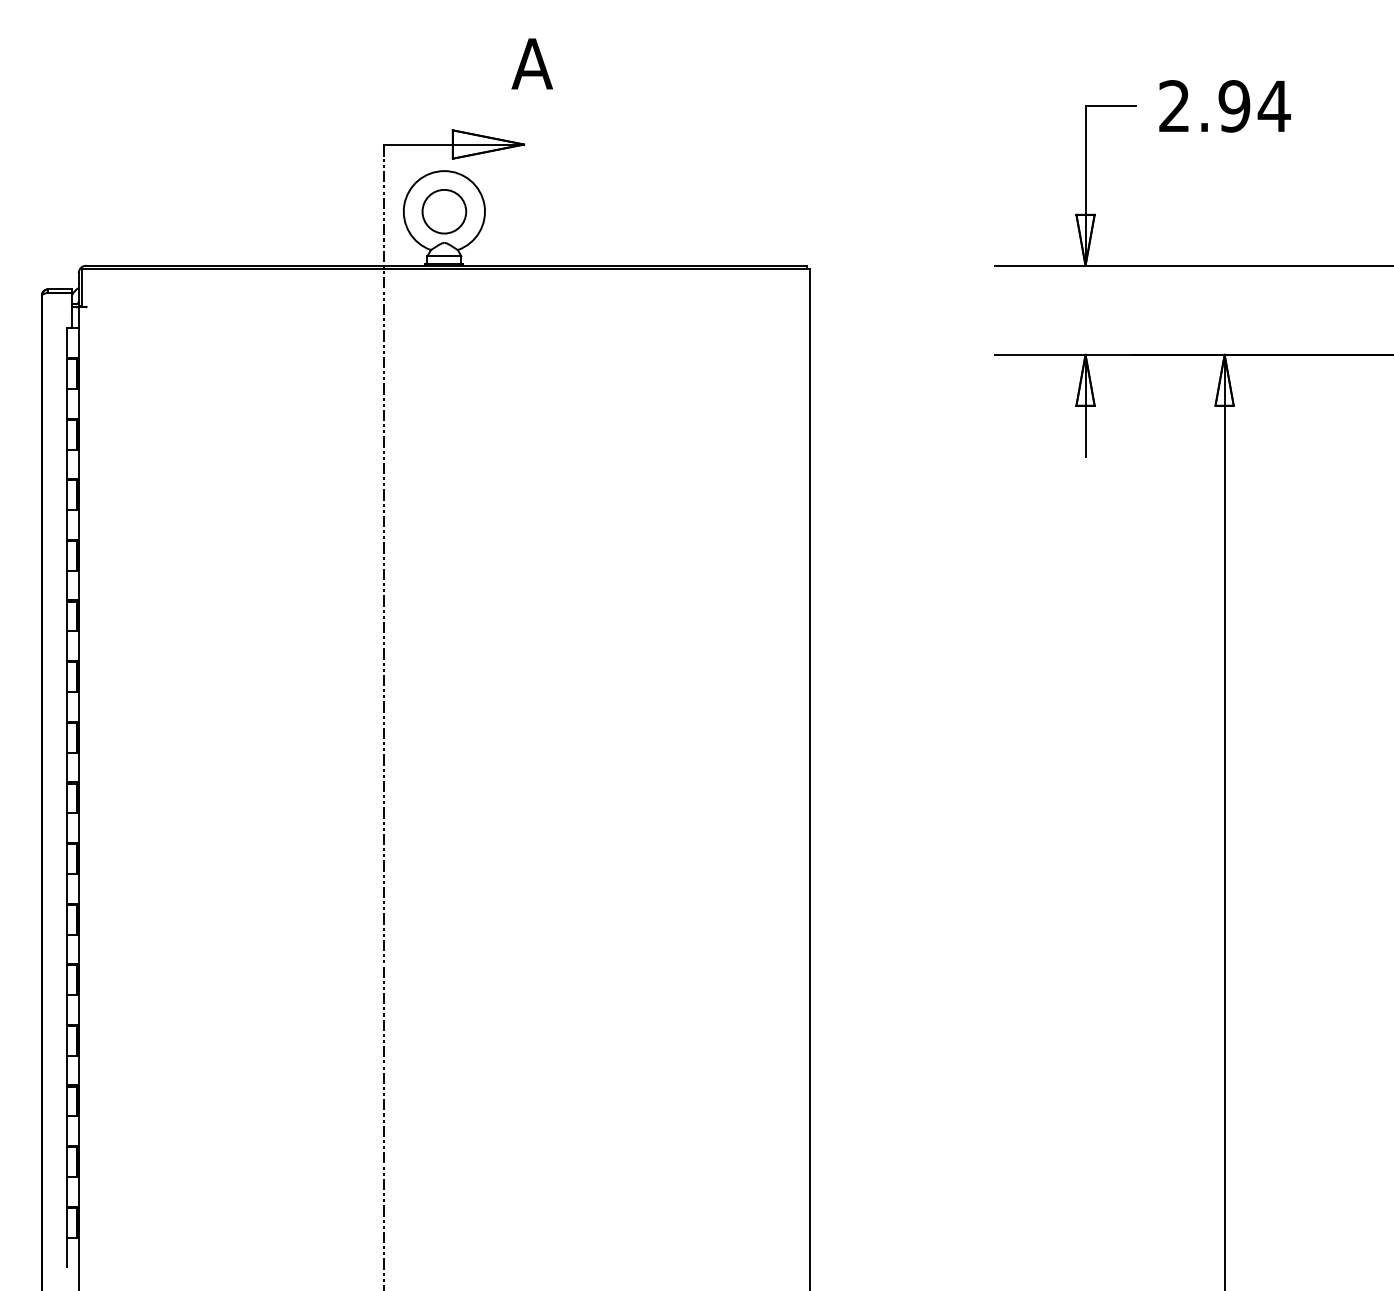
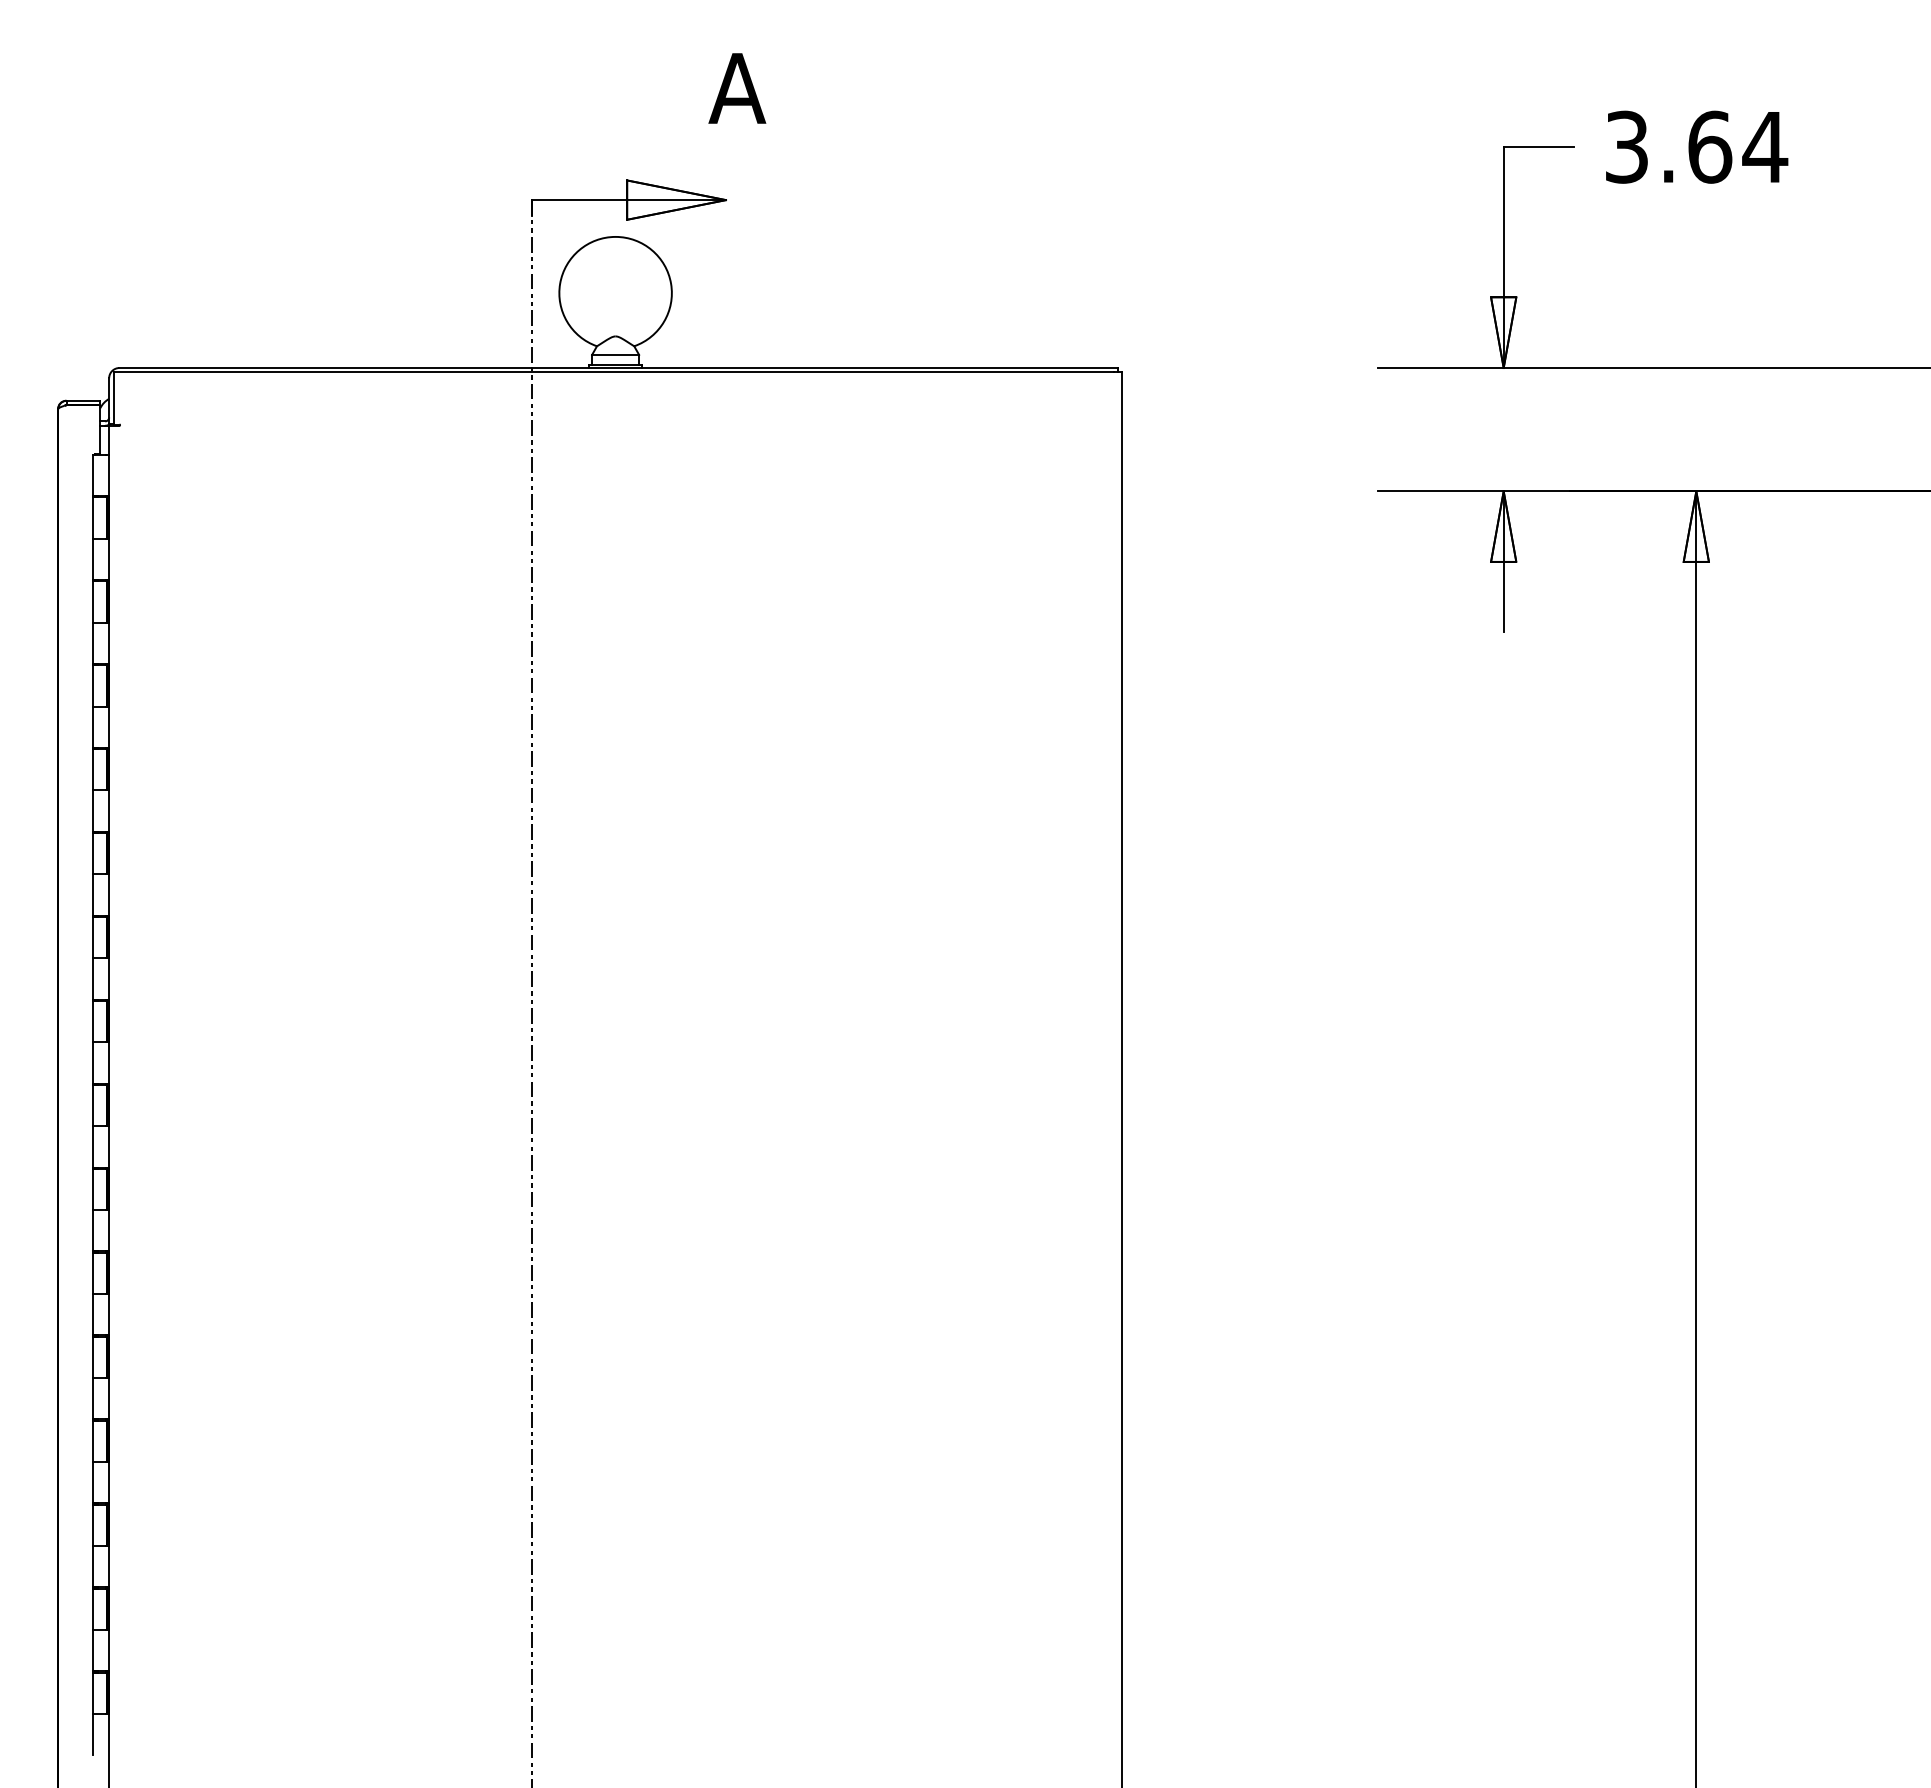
text: (1204, 106) -> (1668, 147), 2.94 -> 3.64
circle: (444, 211) -> (615, 292), removed

